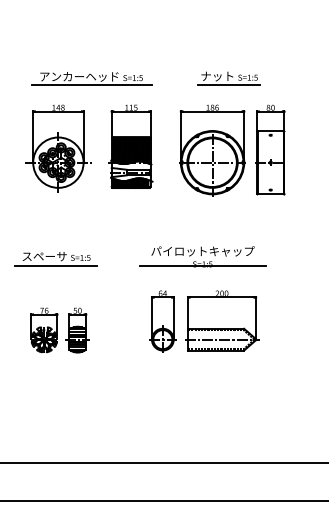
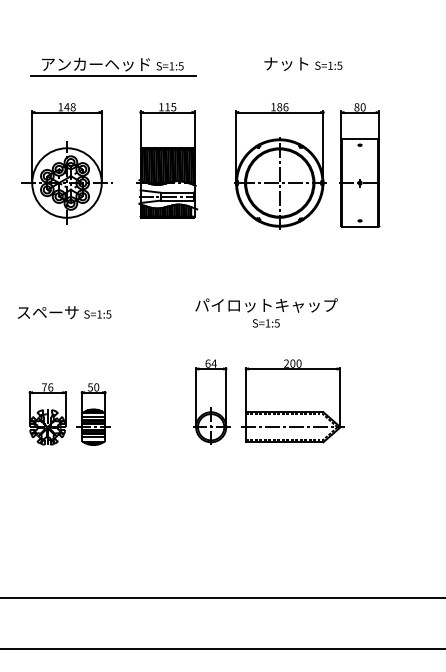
line: (229, 85) -> (303, 76), removed
line: (55, 265) -> (63, 324), removed
line: (202, 265) -> (265, 324), removed

